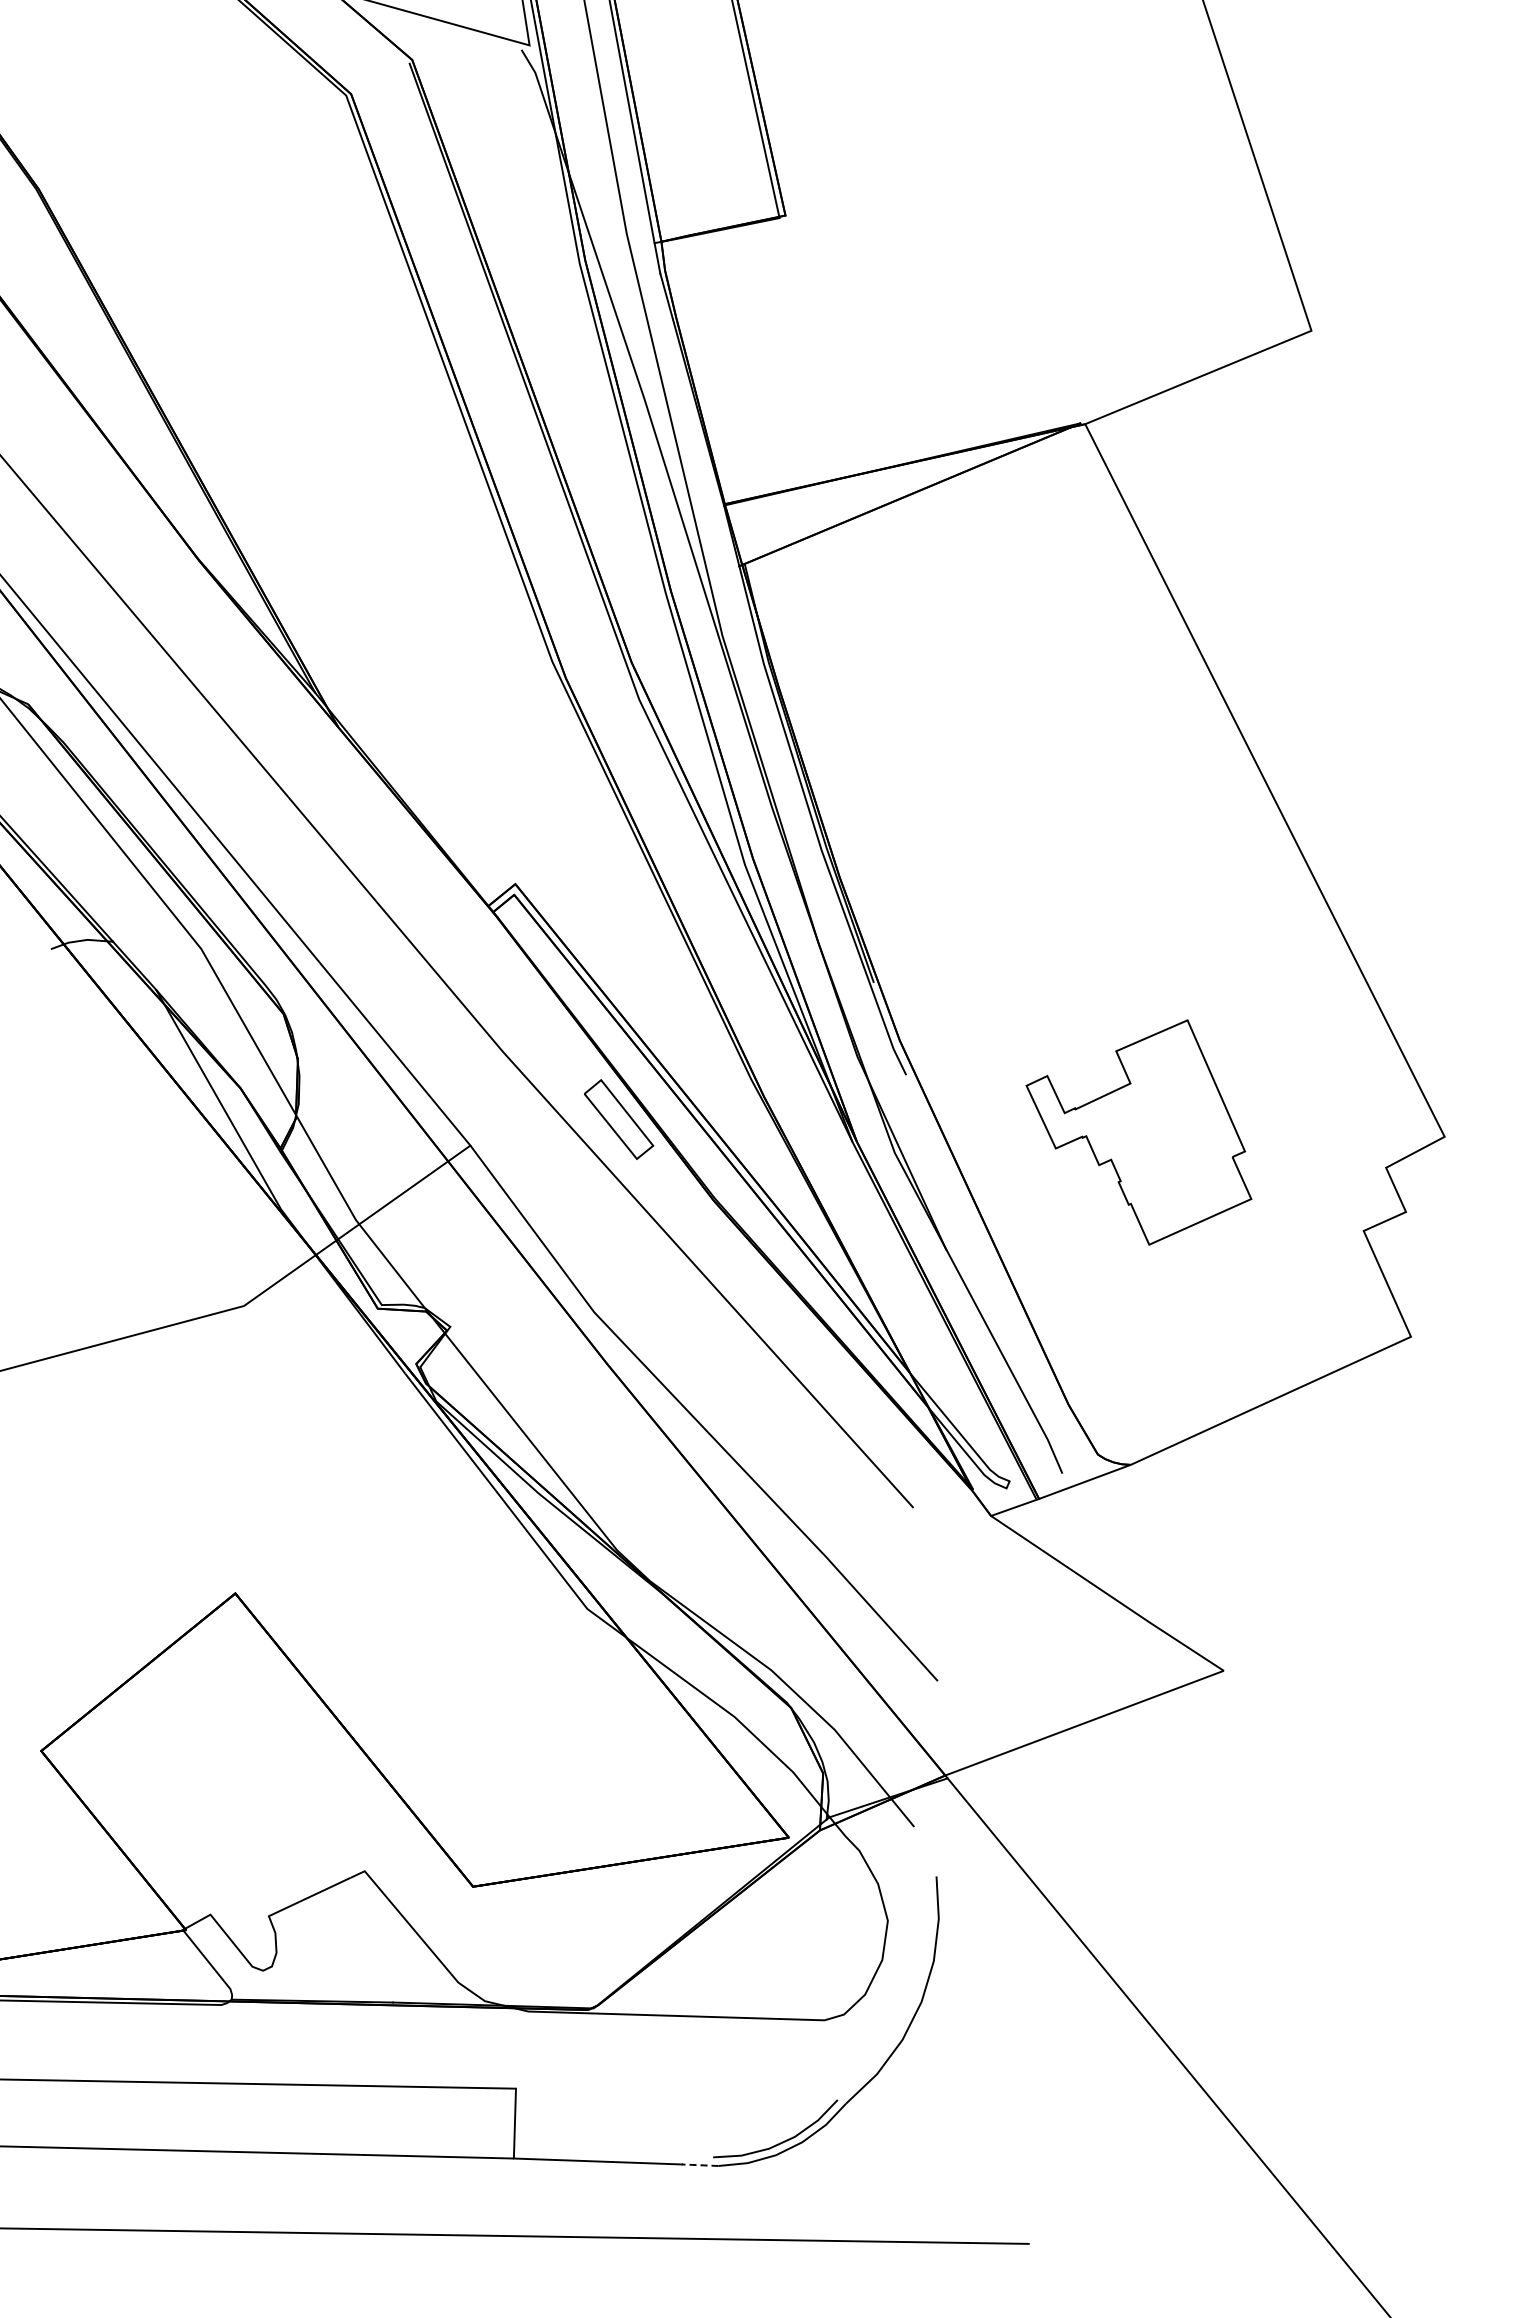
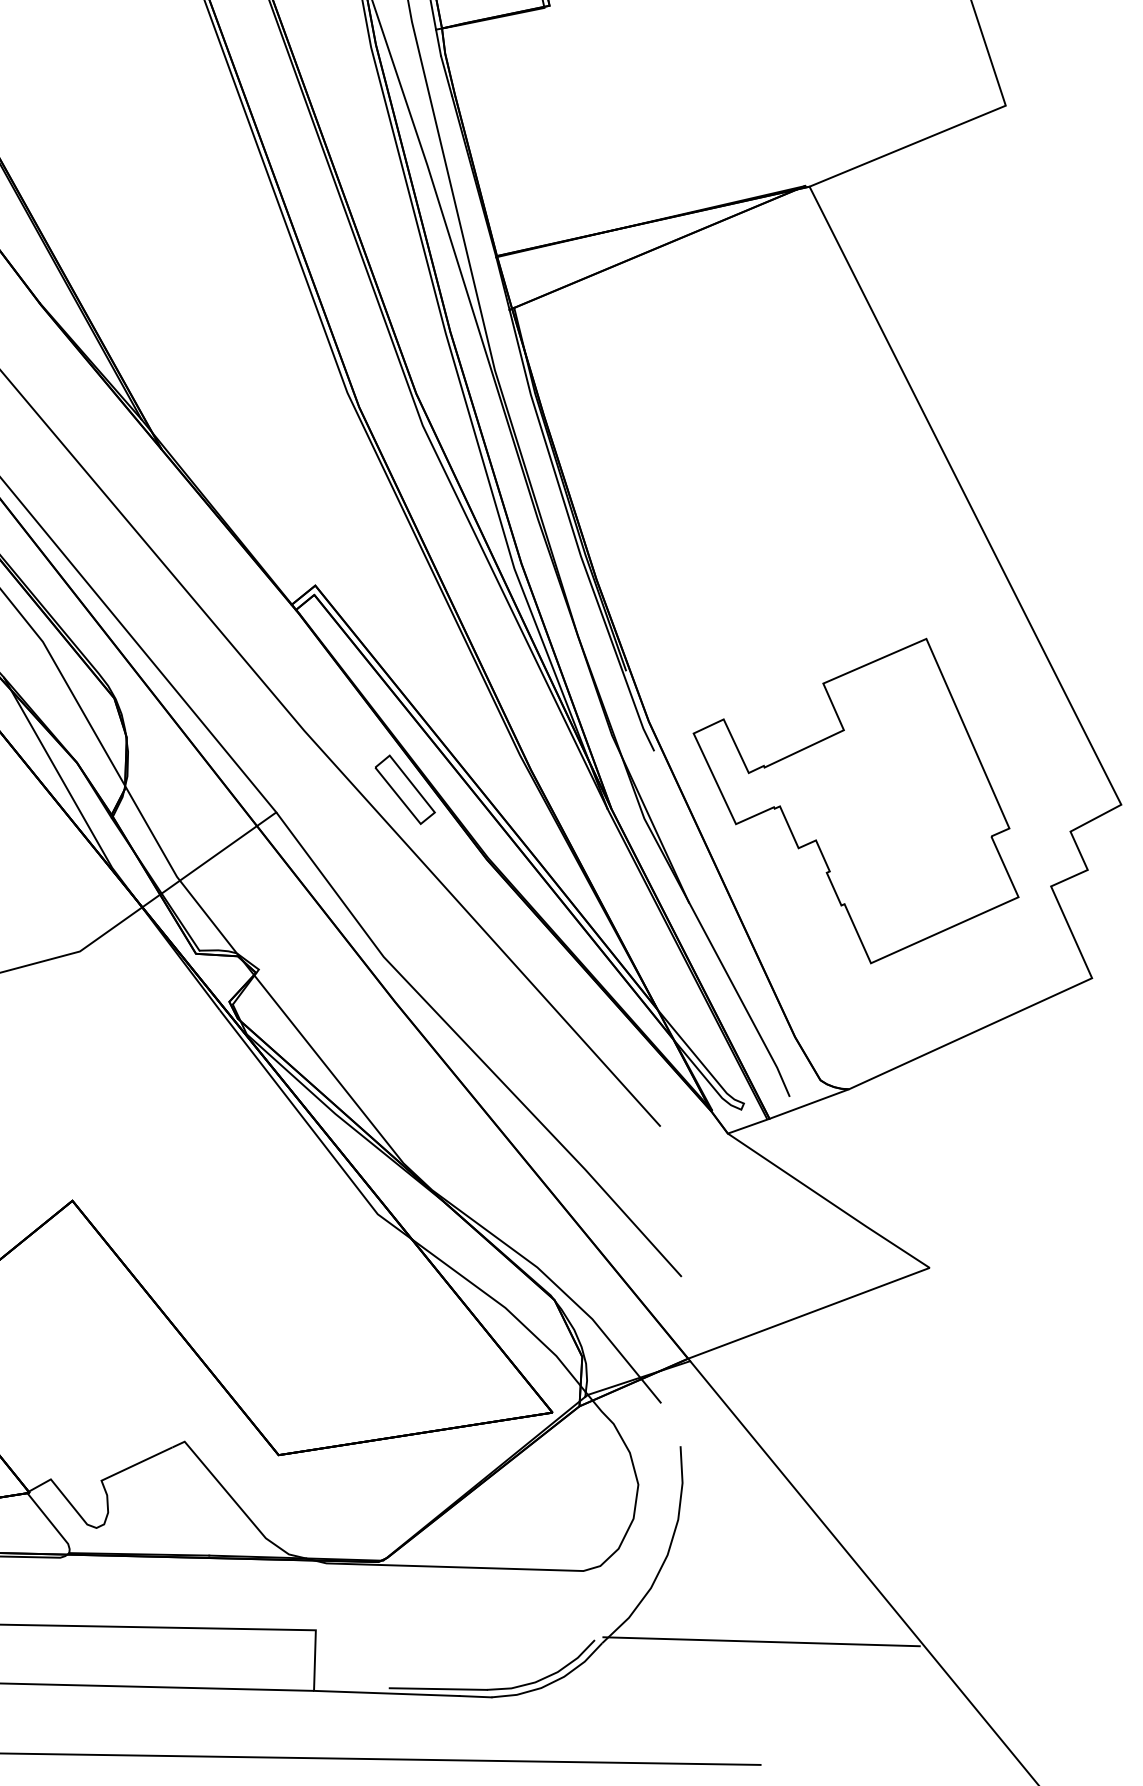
part: (1138, 1132) -> (855, 801), size x1.67
line: (1029, 2101) -> (761, 1641), added
line: (657, 2156) -> (438, 1689), added
line: (699, 2165) -> (475, 1696), dashed -> solid

